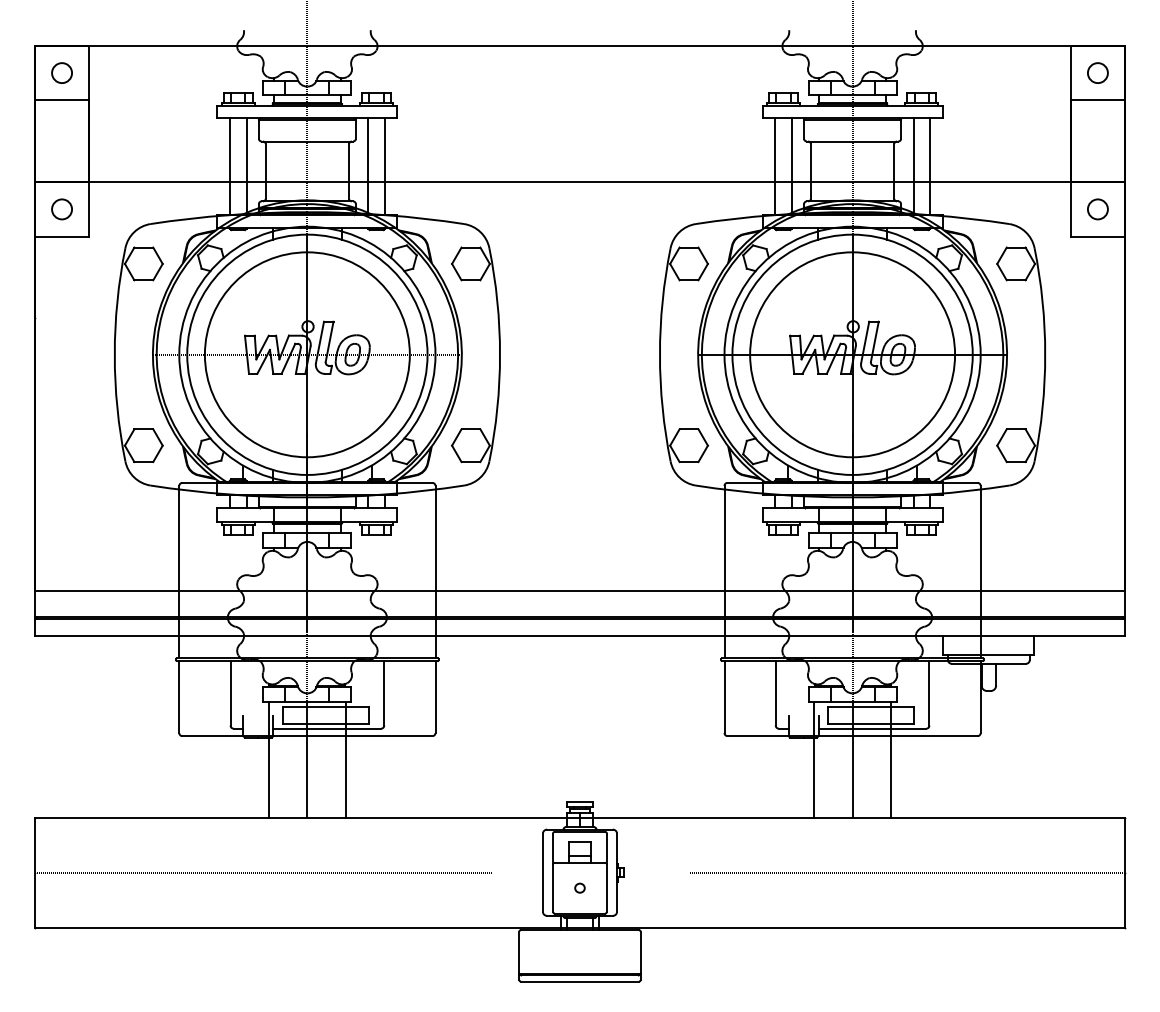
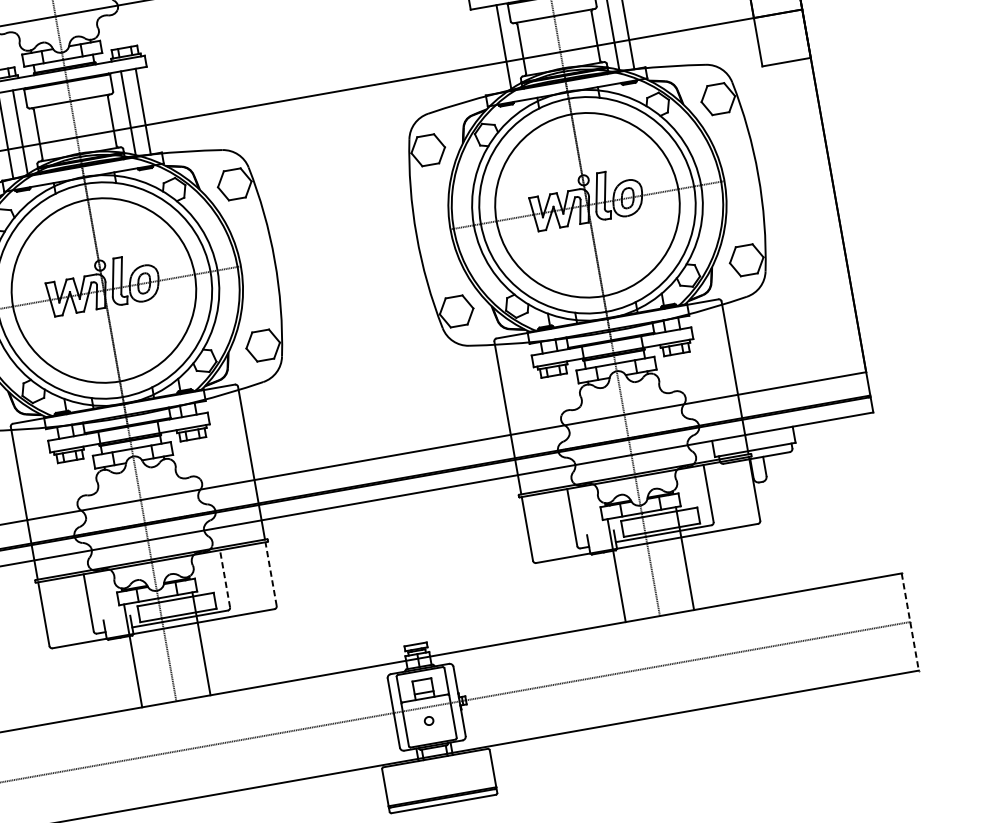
line: (775, 166) -> (489, 50), removed
circle: (1097, 209) -> (781, 38), removed
line: (384, 692) -> (225, 578), solid -> dashed
line: (435, 697) -> (271, 574), solid -> dashed
line: (1125, 872) -> (910, 621), solid -> dashed

